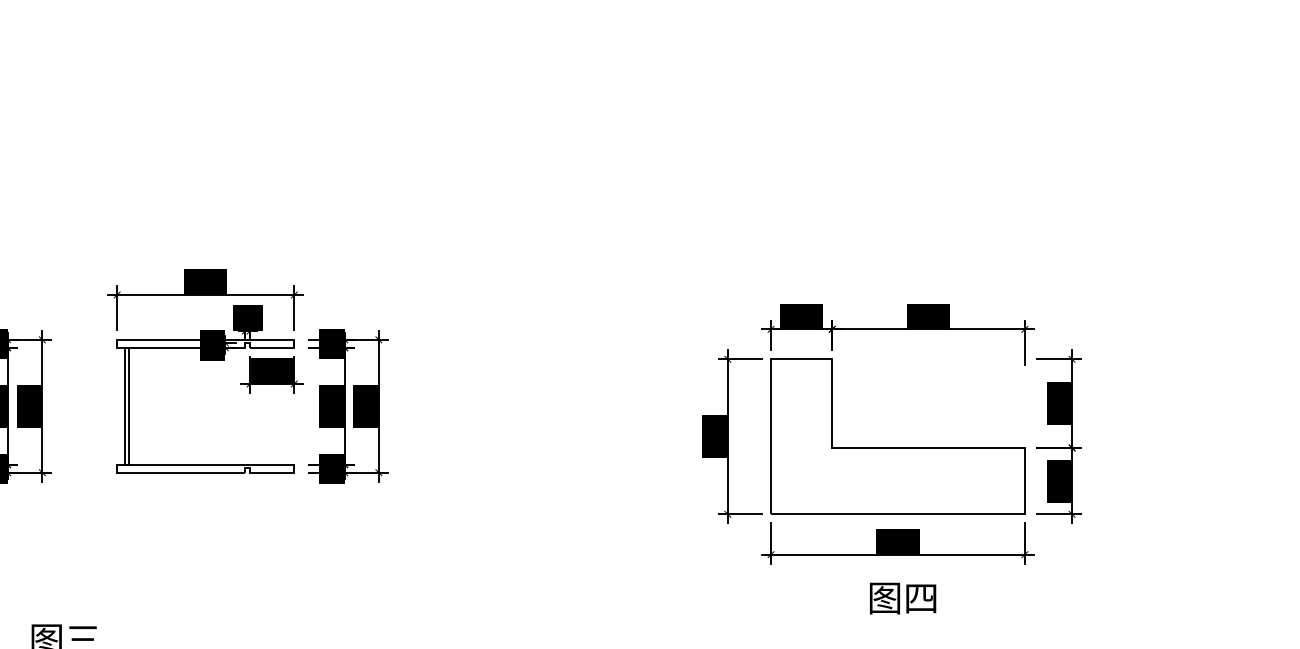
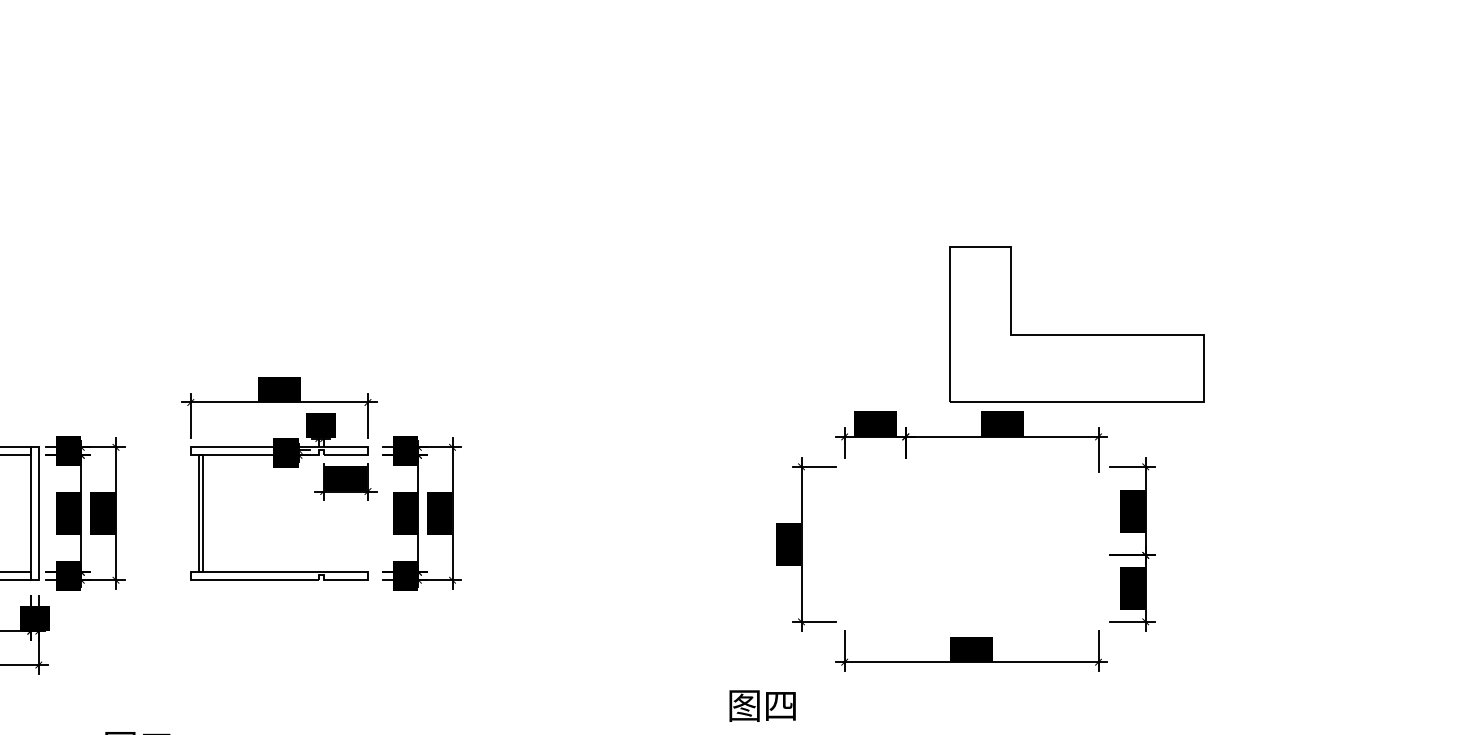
part: (897, 446) -> (1076, 334), moved
text: (902, 597) -> (762, 705), moved

